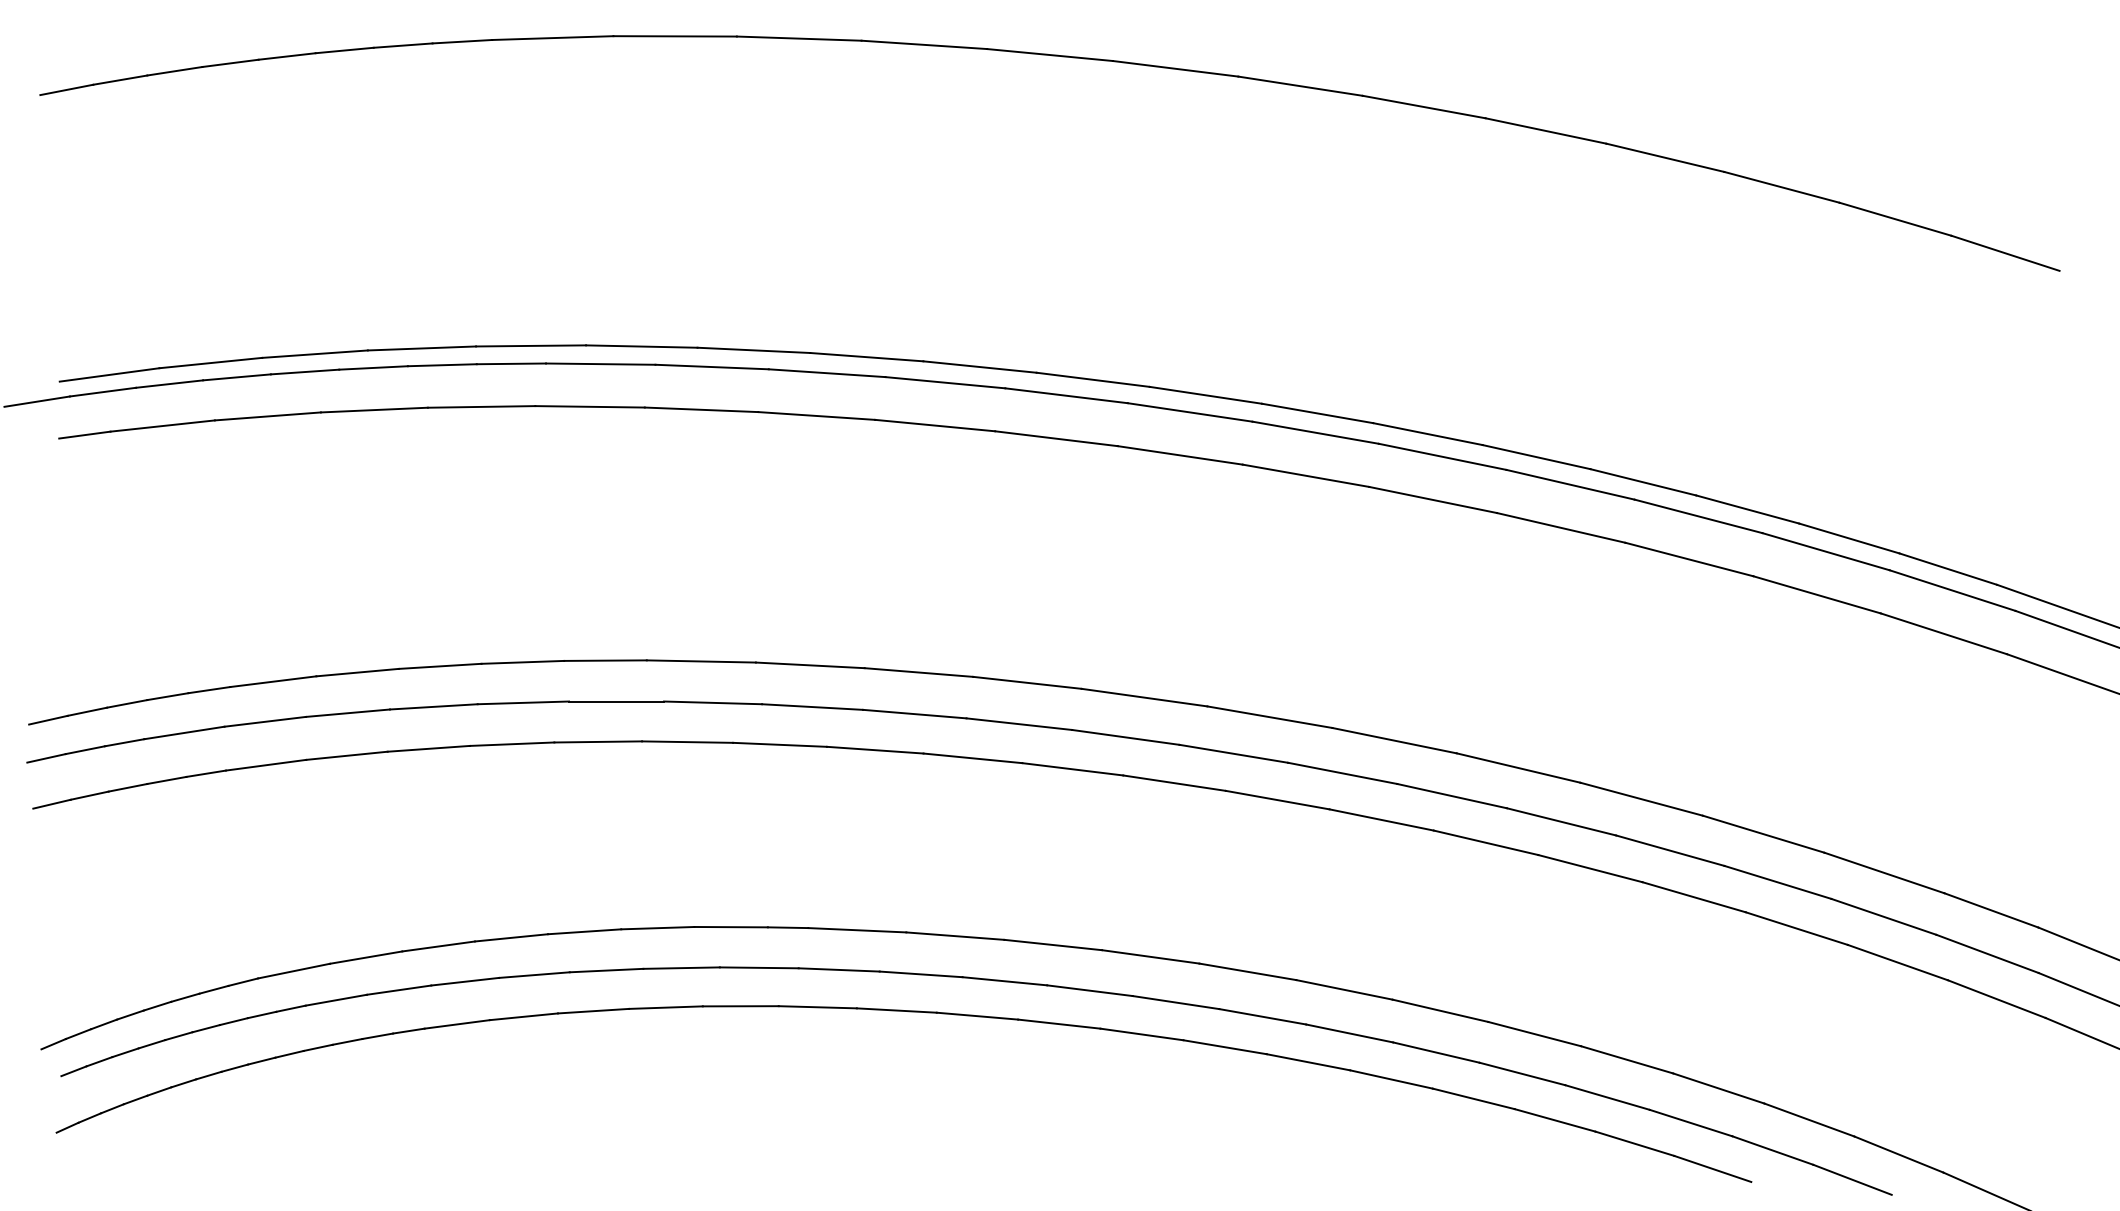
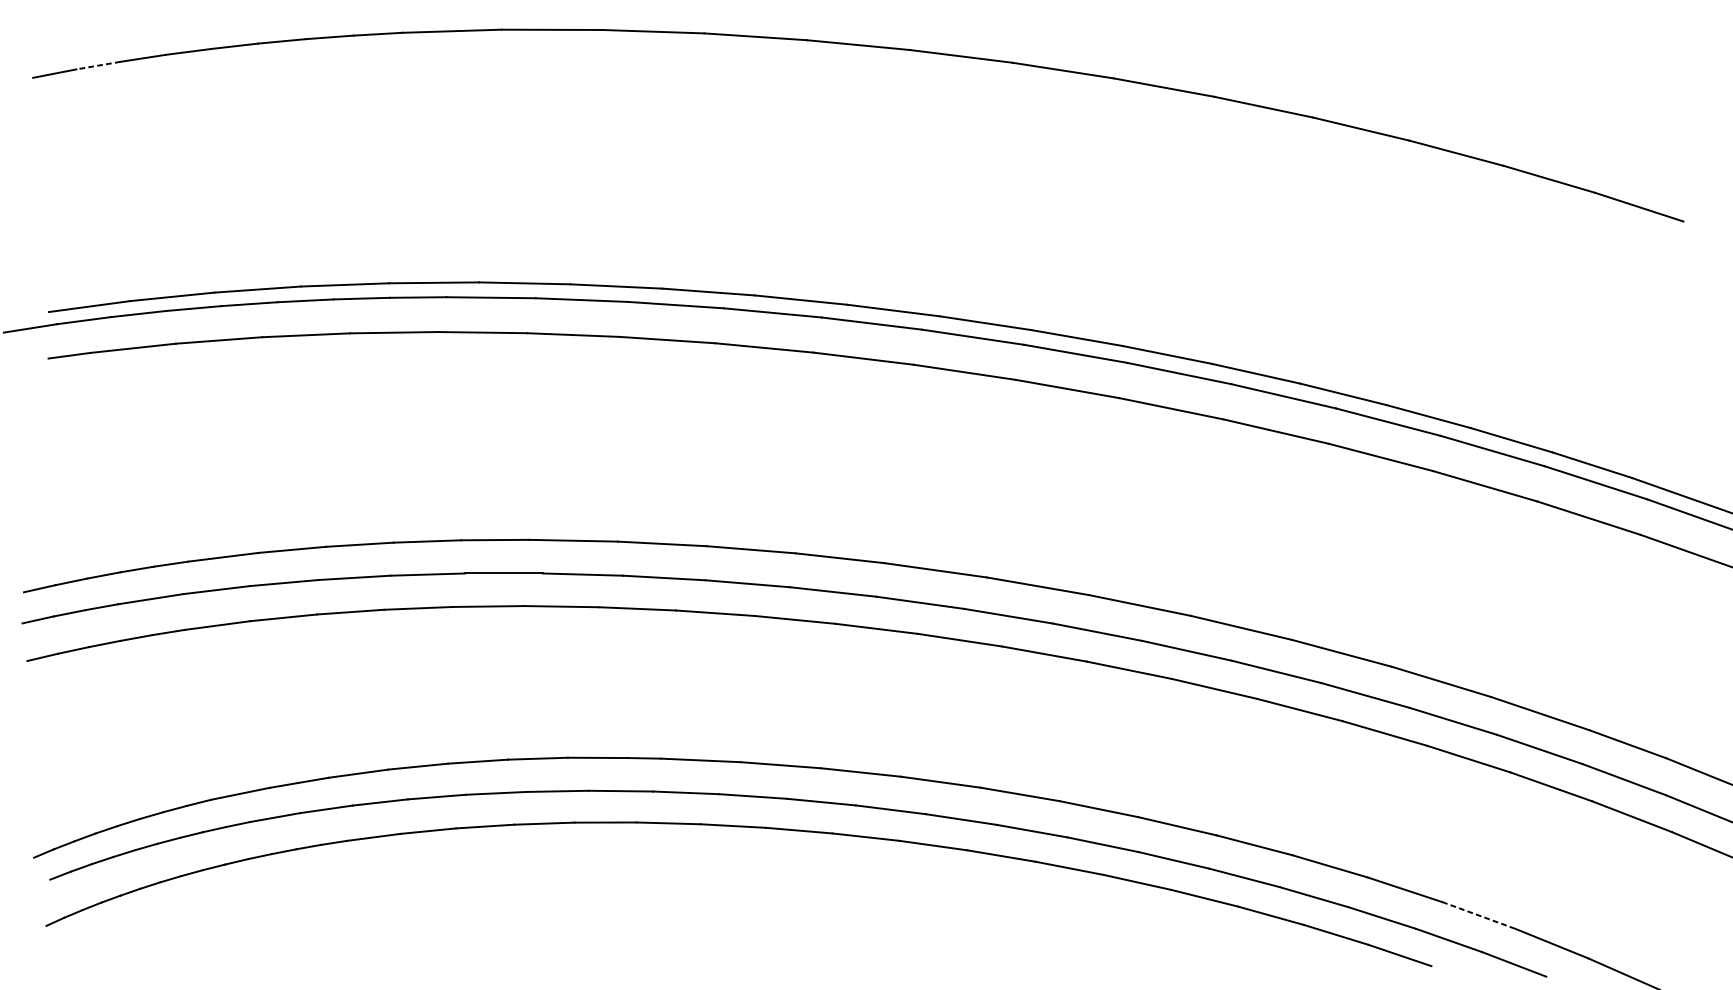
line: (119, 80) -> (97, 65), solid -> dashed
line: (1809, 1120) -> (1479, 915), solid -> dashed

